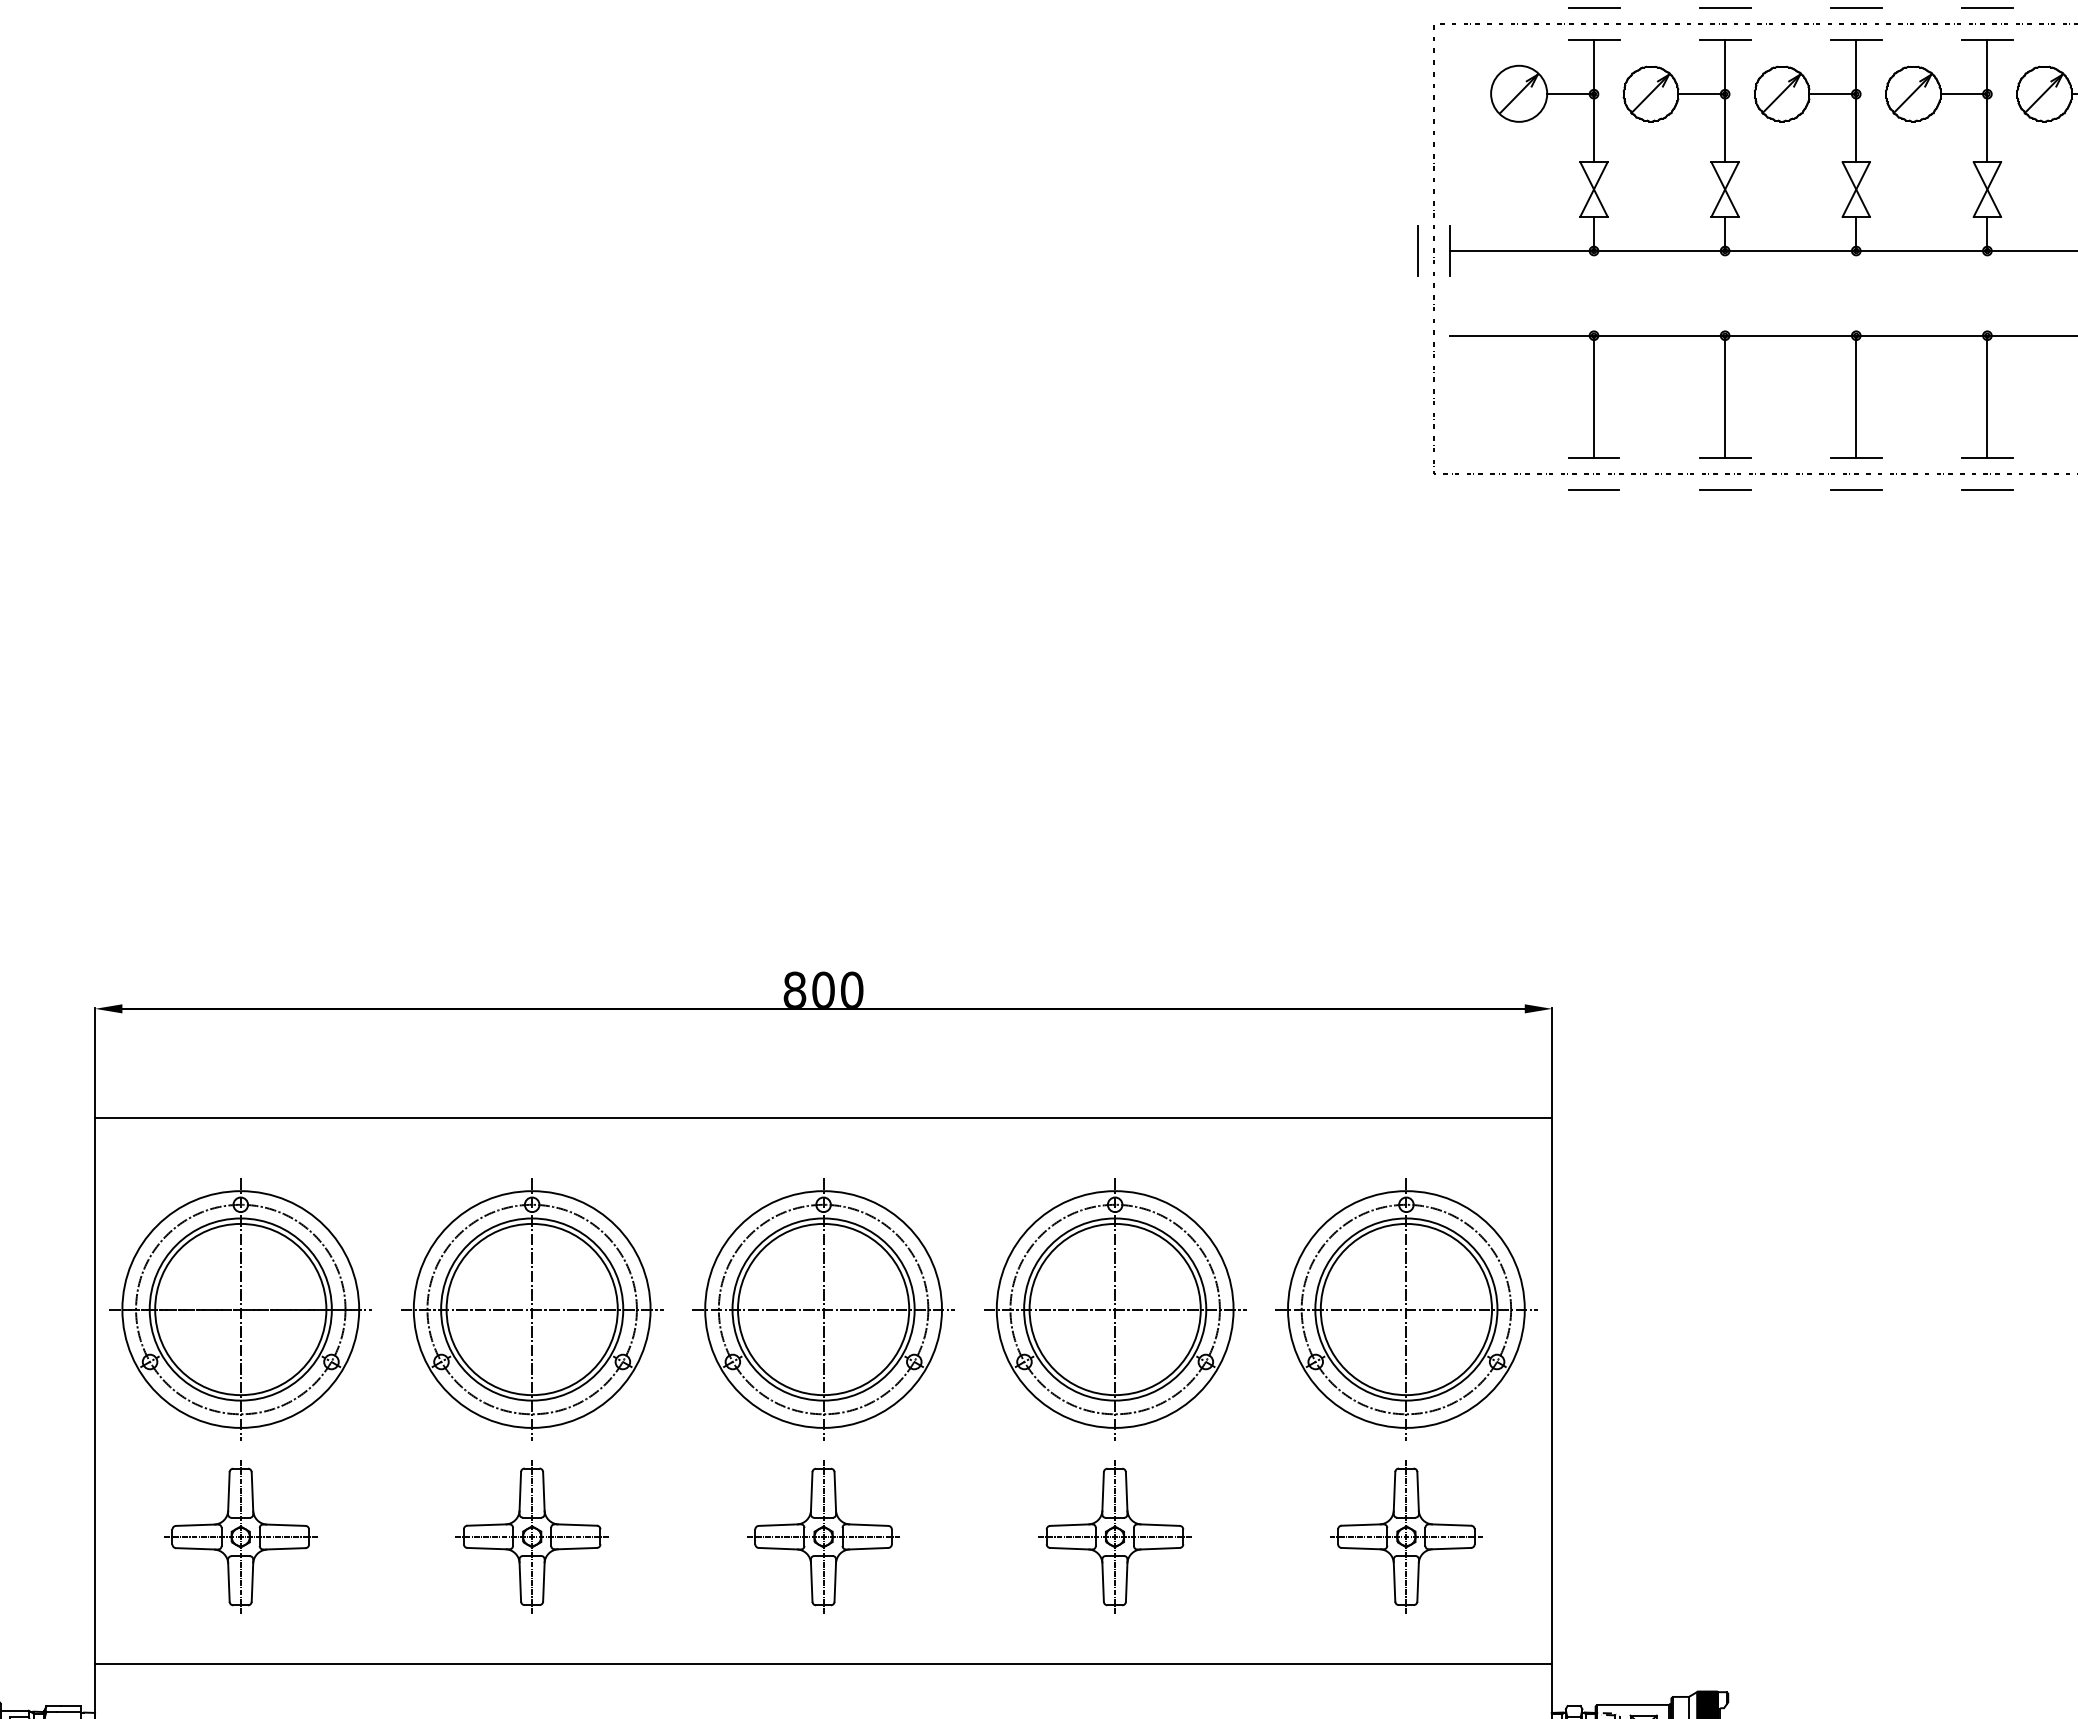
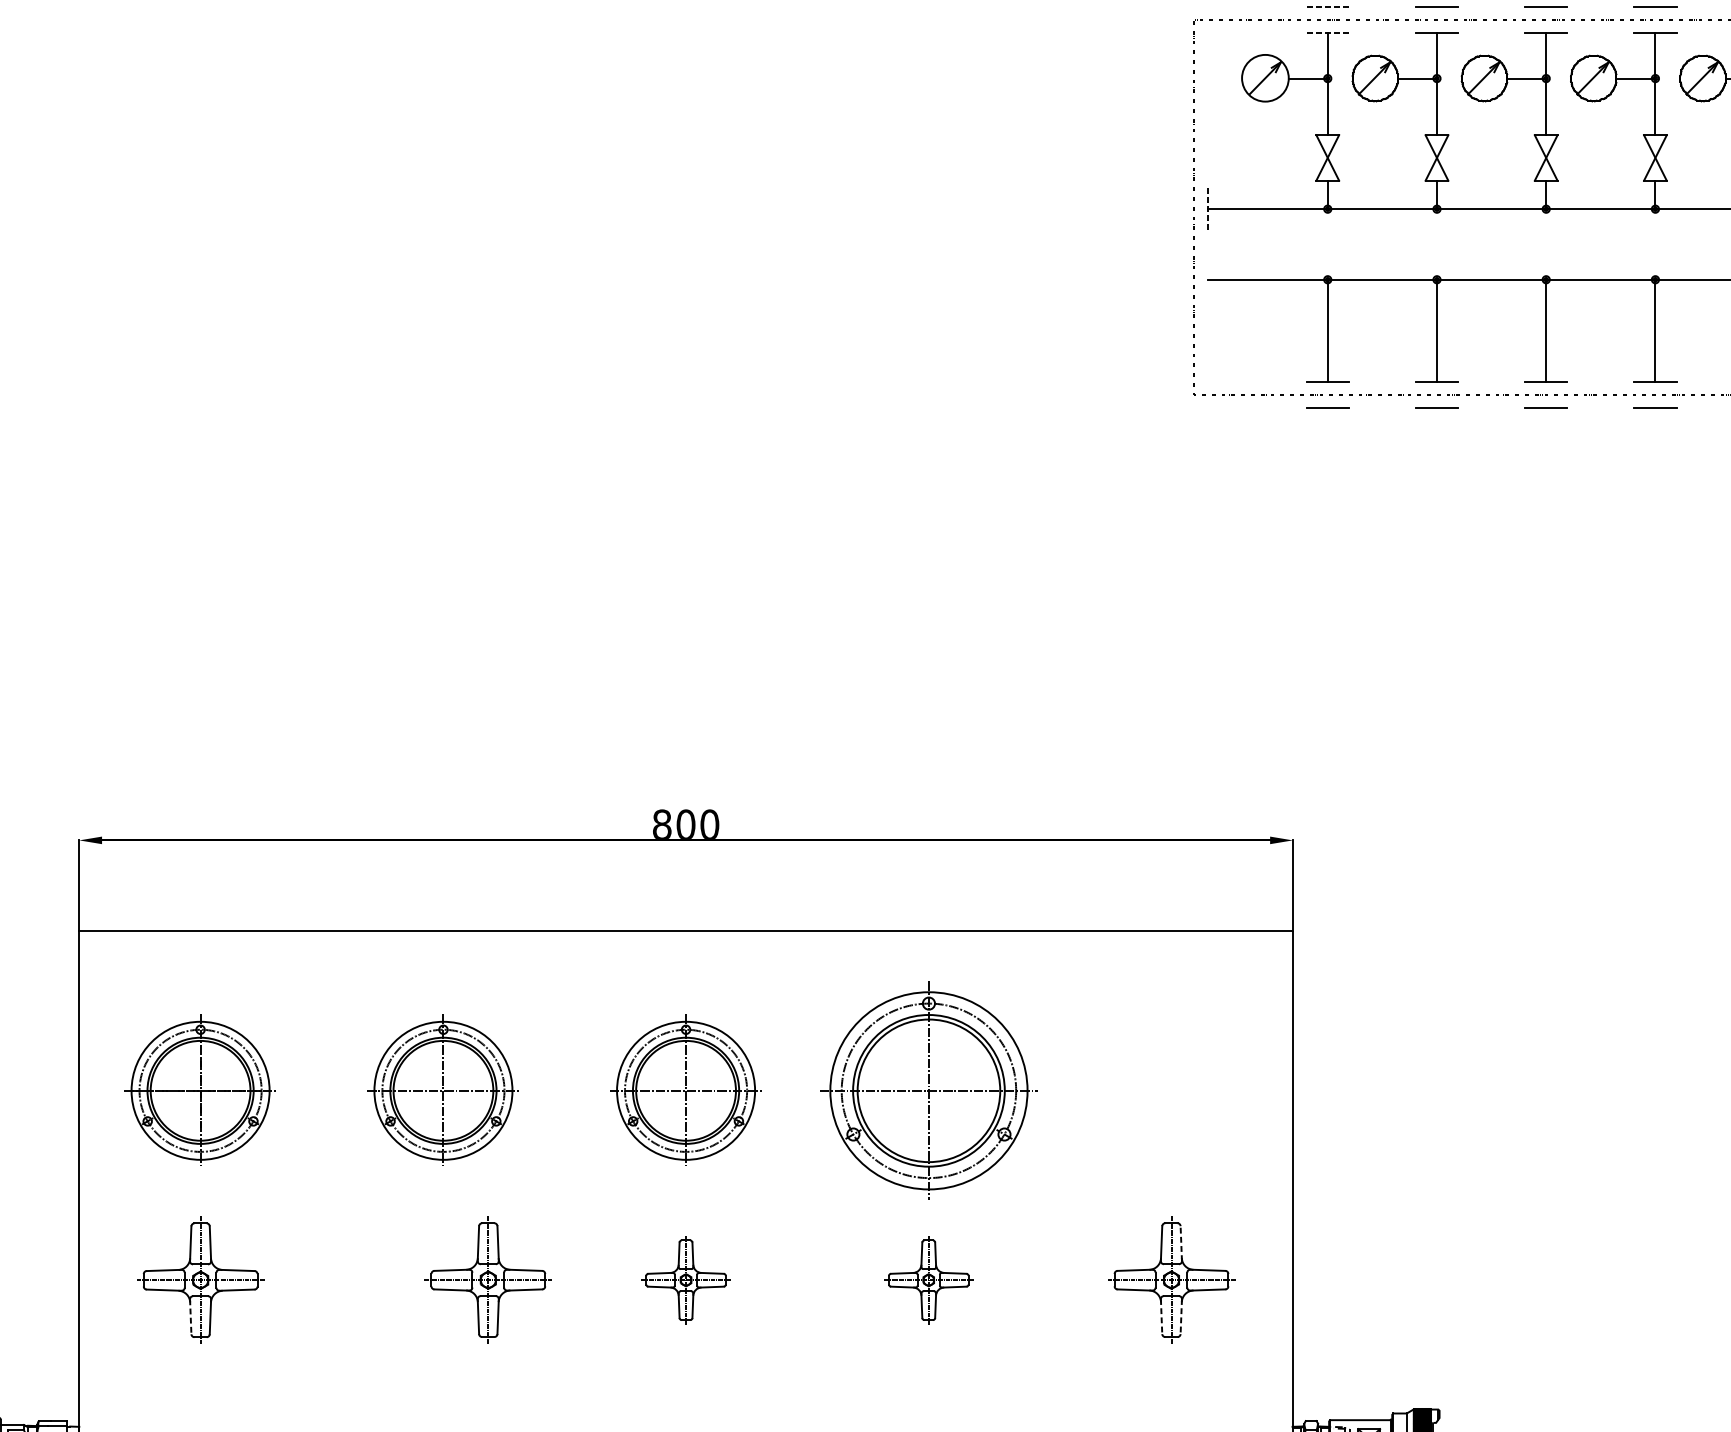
line: (1594, 8) -> (1328, 7), solid -> dashed
line: (1594, 39) -> (1328, 33), solid -> dashed
line: (1418, 250) -> (1181, 208), removed
line: (1449, 250) -> (1207, 208), solid -> dashed
part: (240, 1309) -> (200, 1090), size x0.7
part: (532, 1309) -> (443, 1090), size x0.7
part: (823, 1309) -> (686, 1090), size x0.7
part: (1406, 1309) -> (1171, 1090), removed
line: (1418, 1492) -> (1181, 1243), solid -> dashed
part: (531, 1536) -> (487, 1279), moved
part: (823, 1536) -> (686, 1279), size x0.7
part: (1114, 1536) -> (928, 1279), size x0.7
line: (228, 1580) -> (190, 1316), solid -> dashed
line: (1394, 1581) -> (1161, 1317), solid -> dashed
line: (1418, 1581) -> (1181, 1317), solid -> dashed
line: (823, 1664) -> (686, 1386), removed

